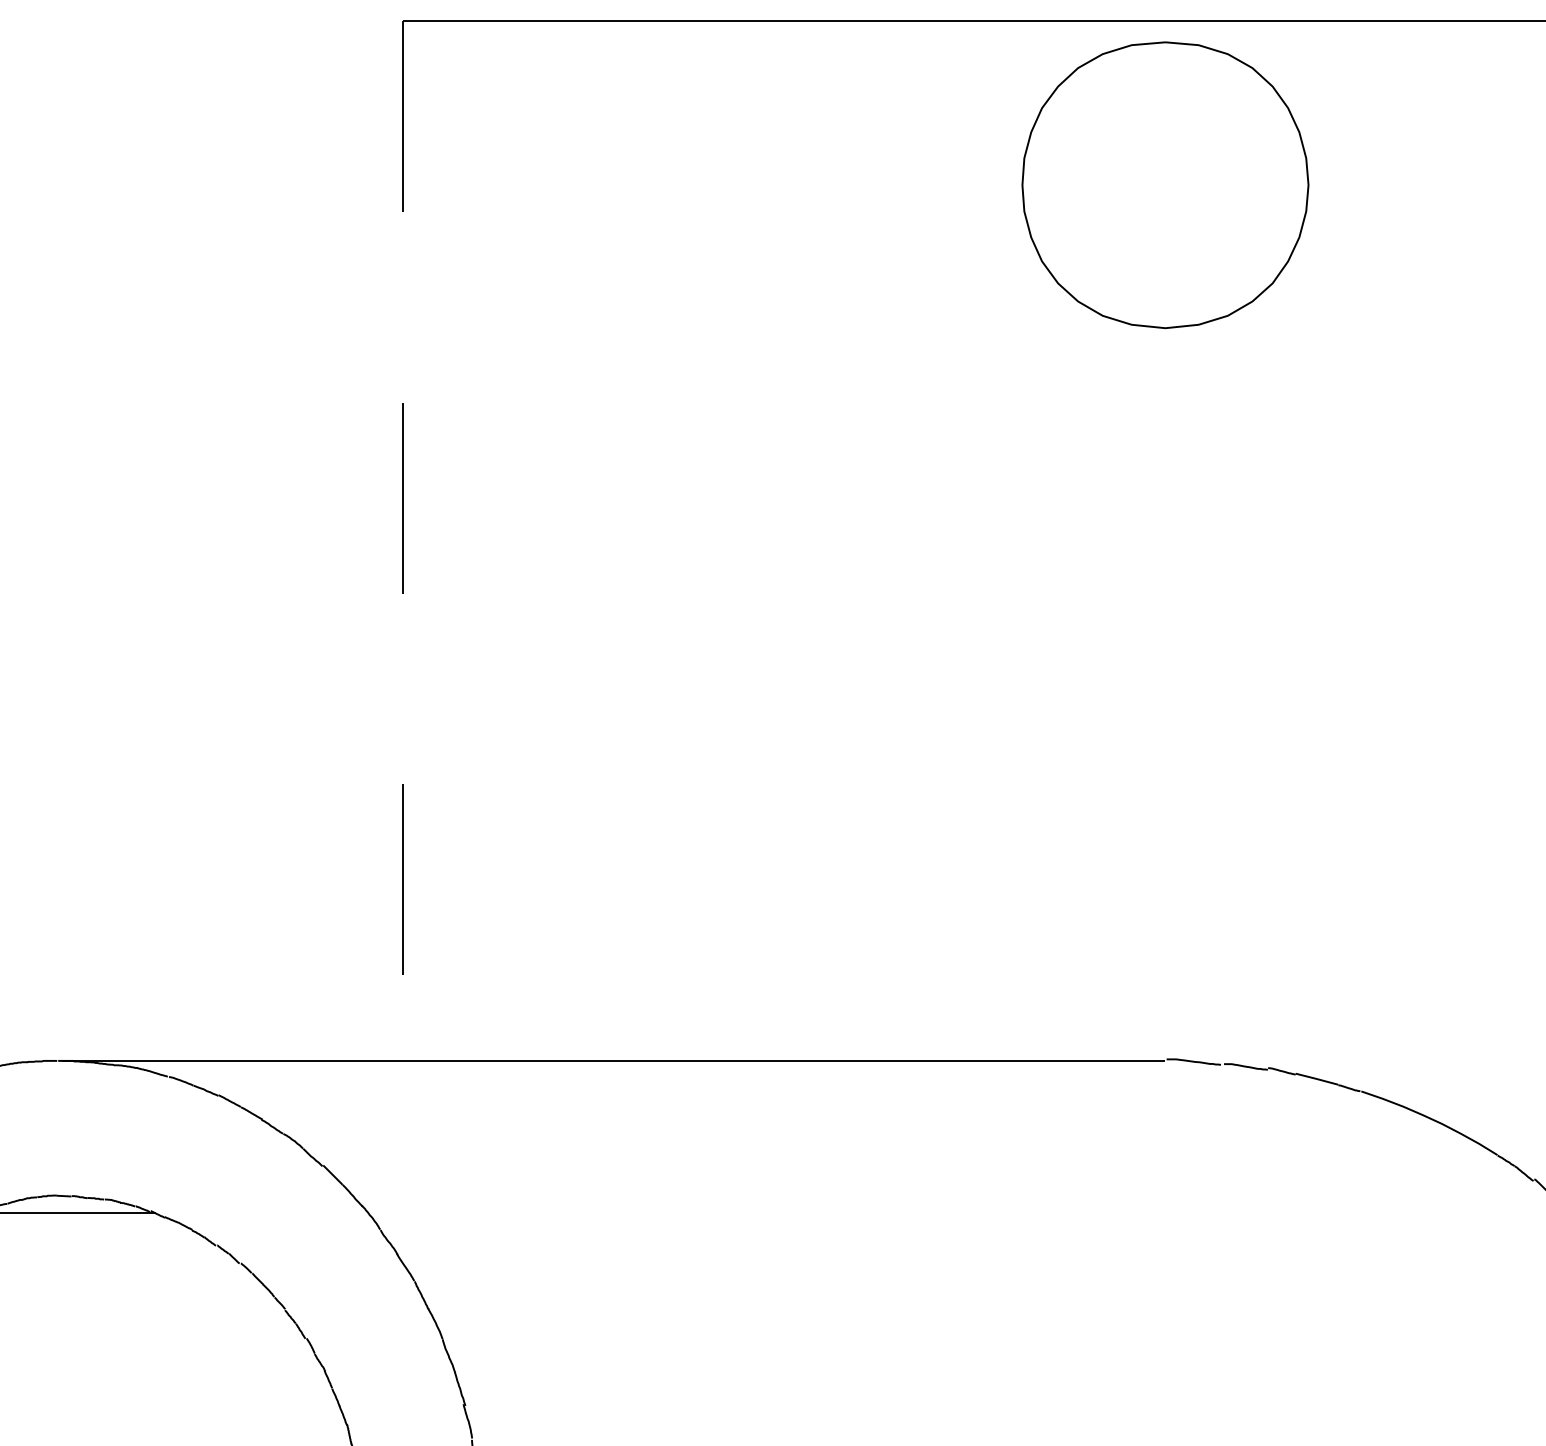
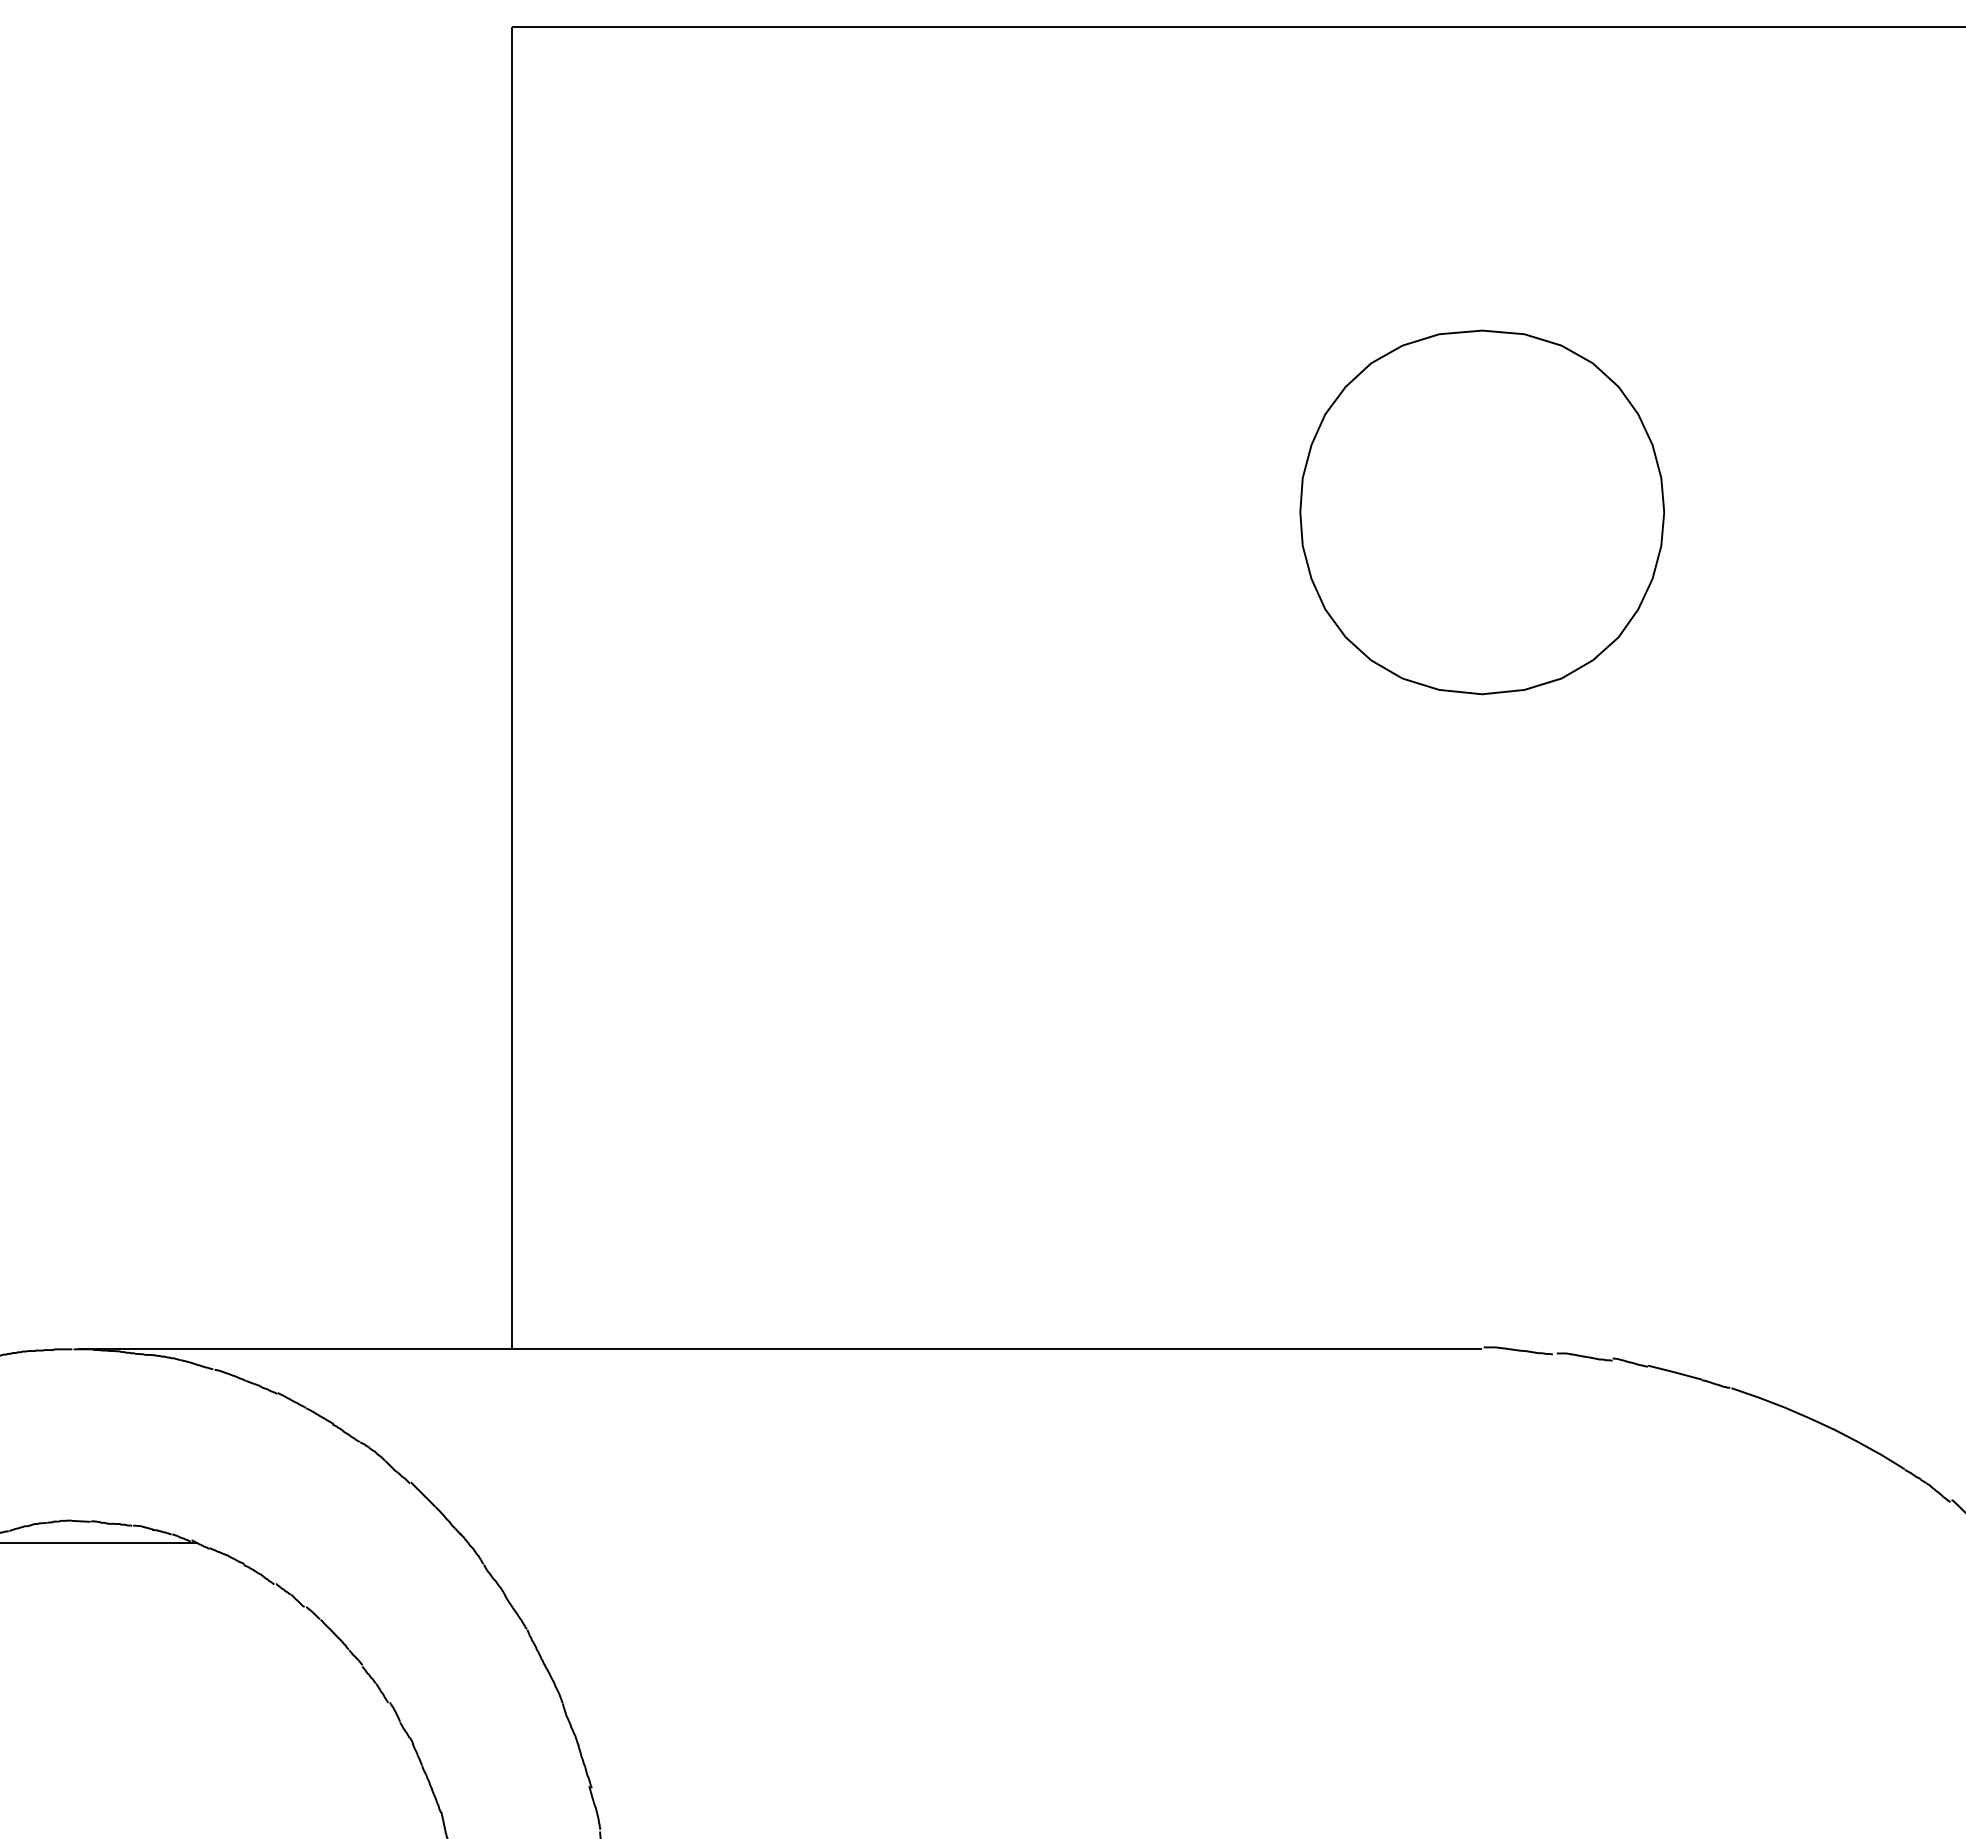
part: (1165, 185) -> (1482, 512), moved
line: (402, 541) -> (511, 688), dashed -> solid

